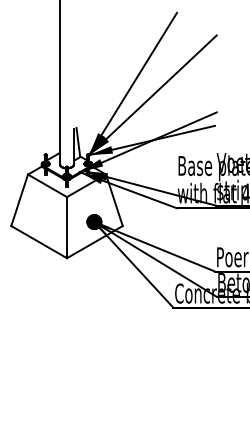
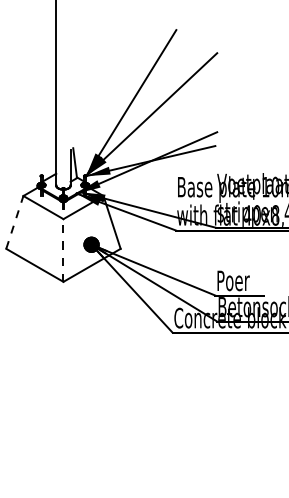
line: (19, 200) -> (14, 222), solid -> dashed
line: (67, 227) -> (63, 250), solid -> dashed

